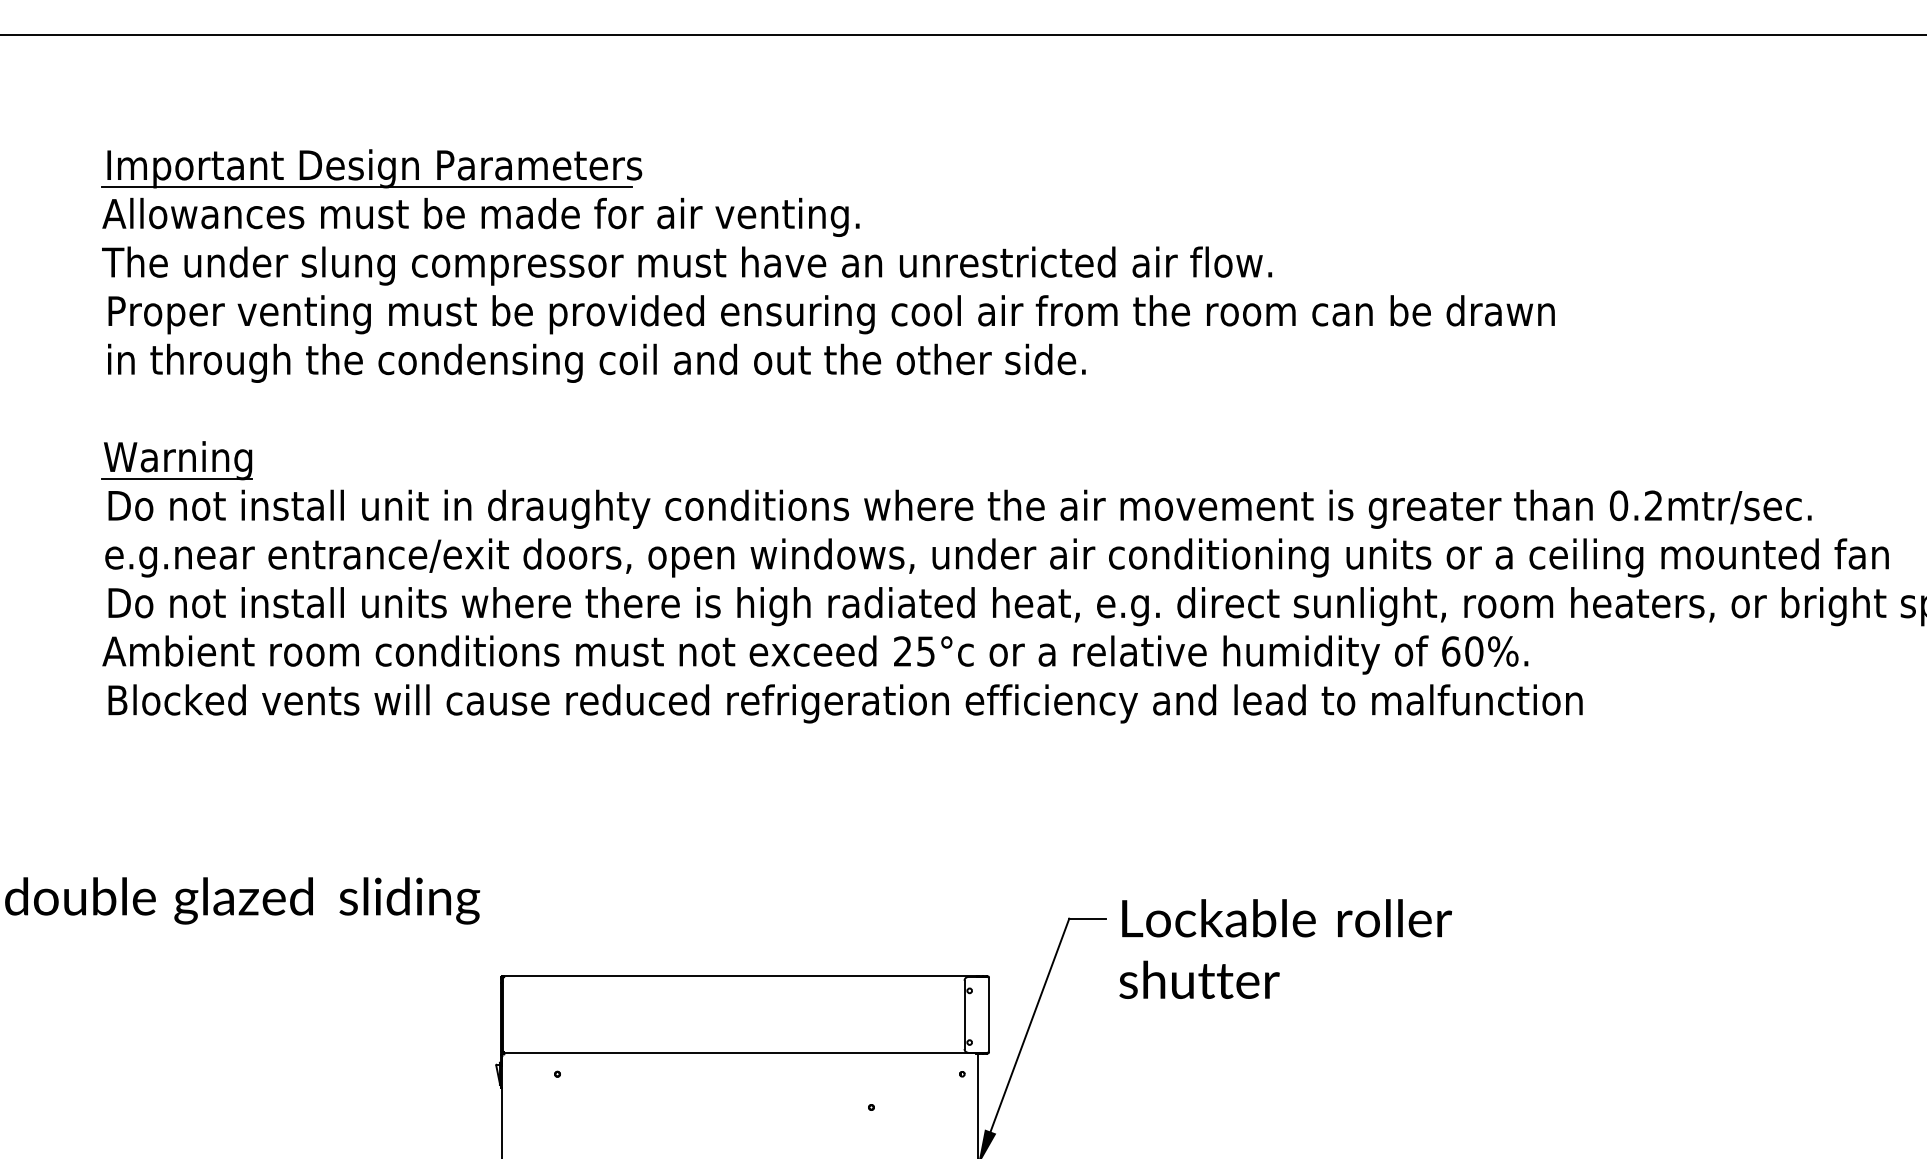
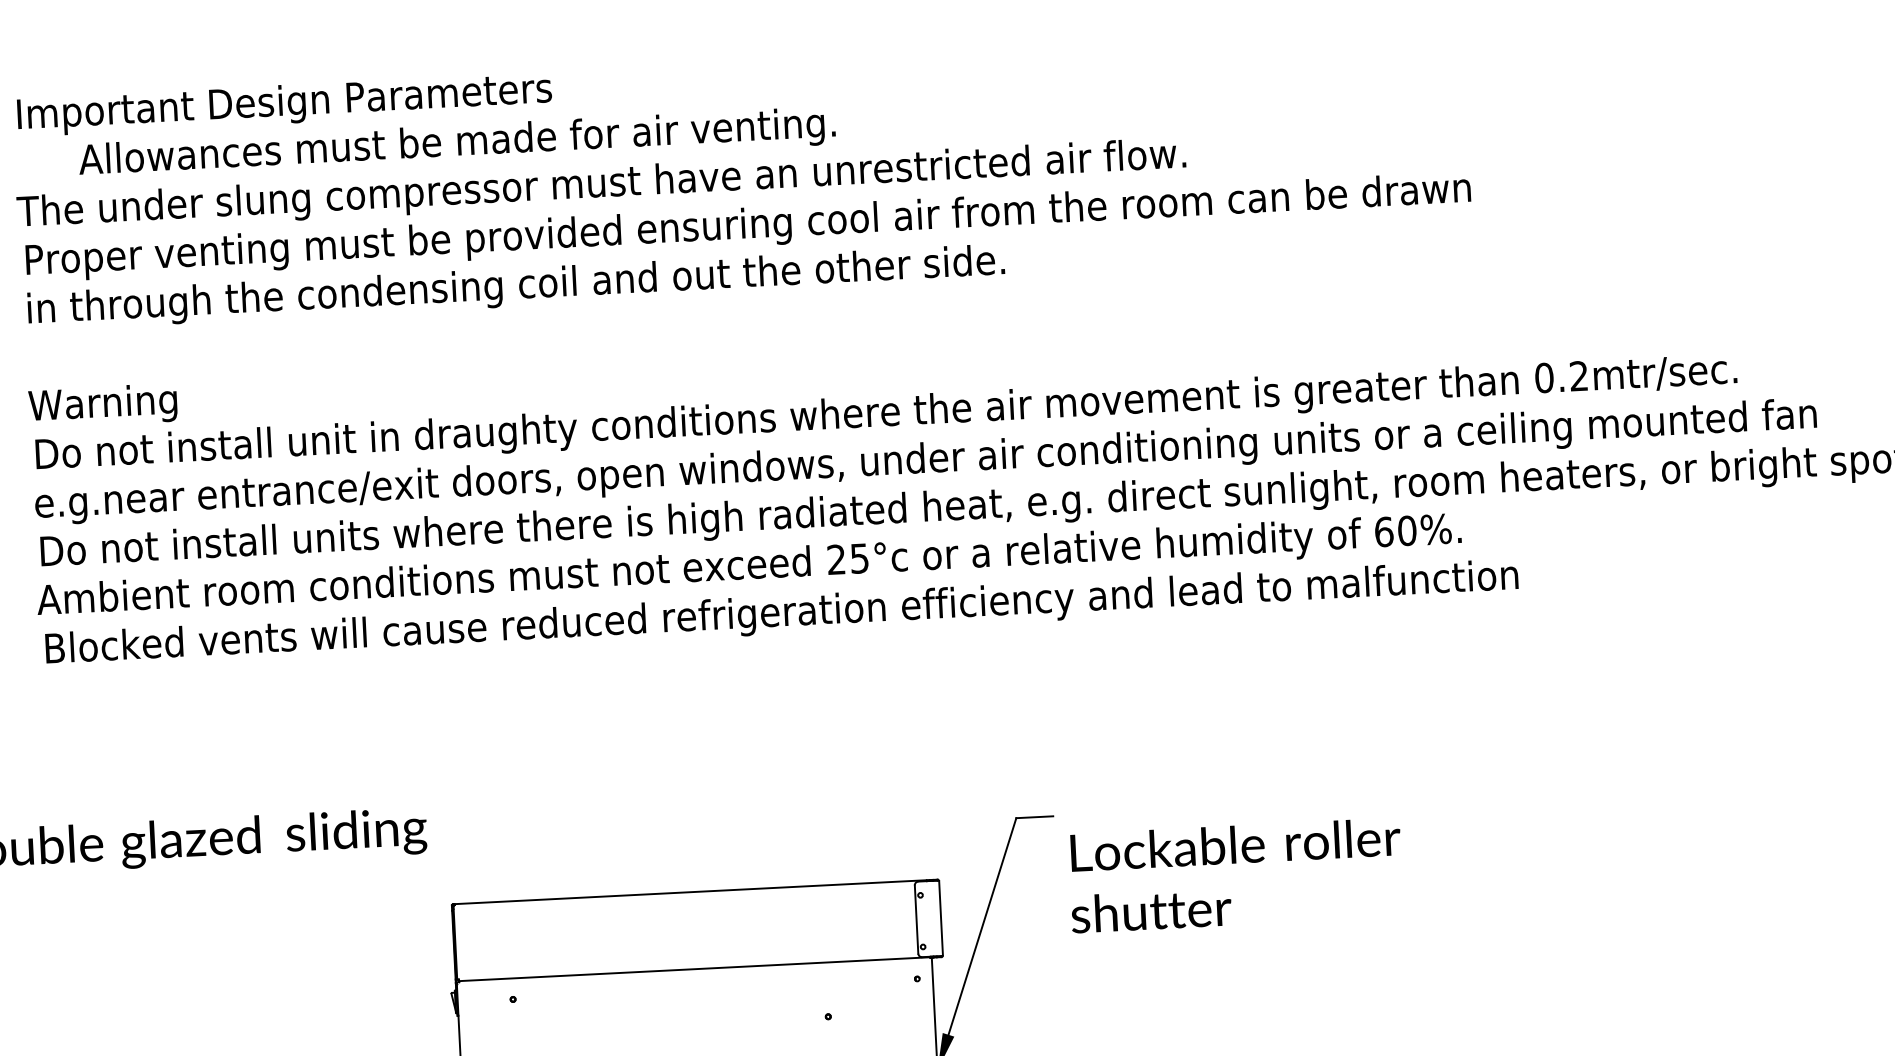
line: (366, 186) -> (277, 122), removed
text: (480, 216) -> (456, 143), moved
line: (176, 478) -> (102, 423), removed
text: (1285, 948) -> (1235, 874), moved

